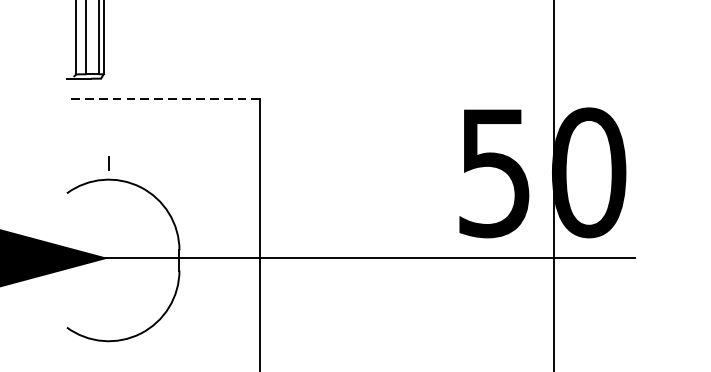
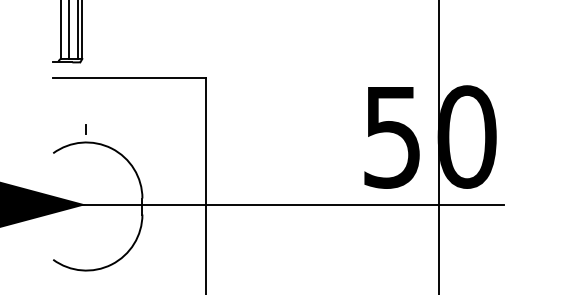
line: (163, 98) -> (129, 78), dashed -> solid

